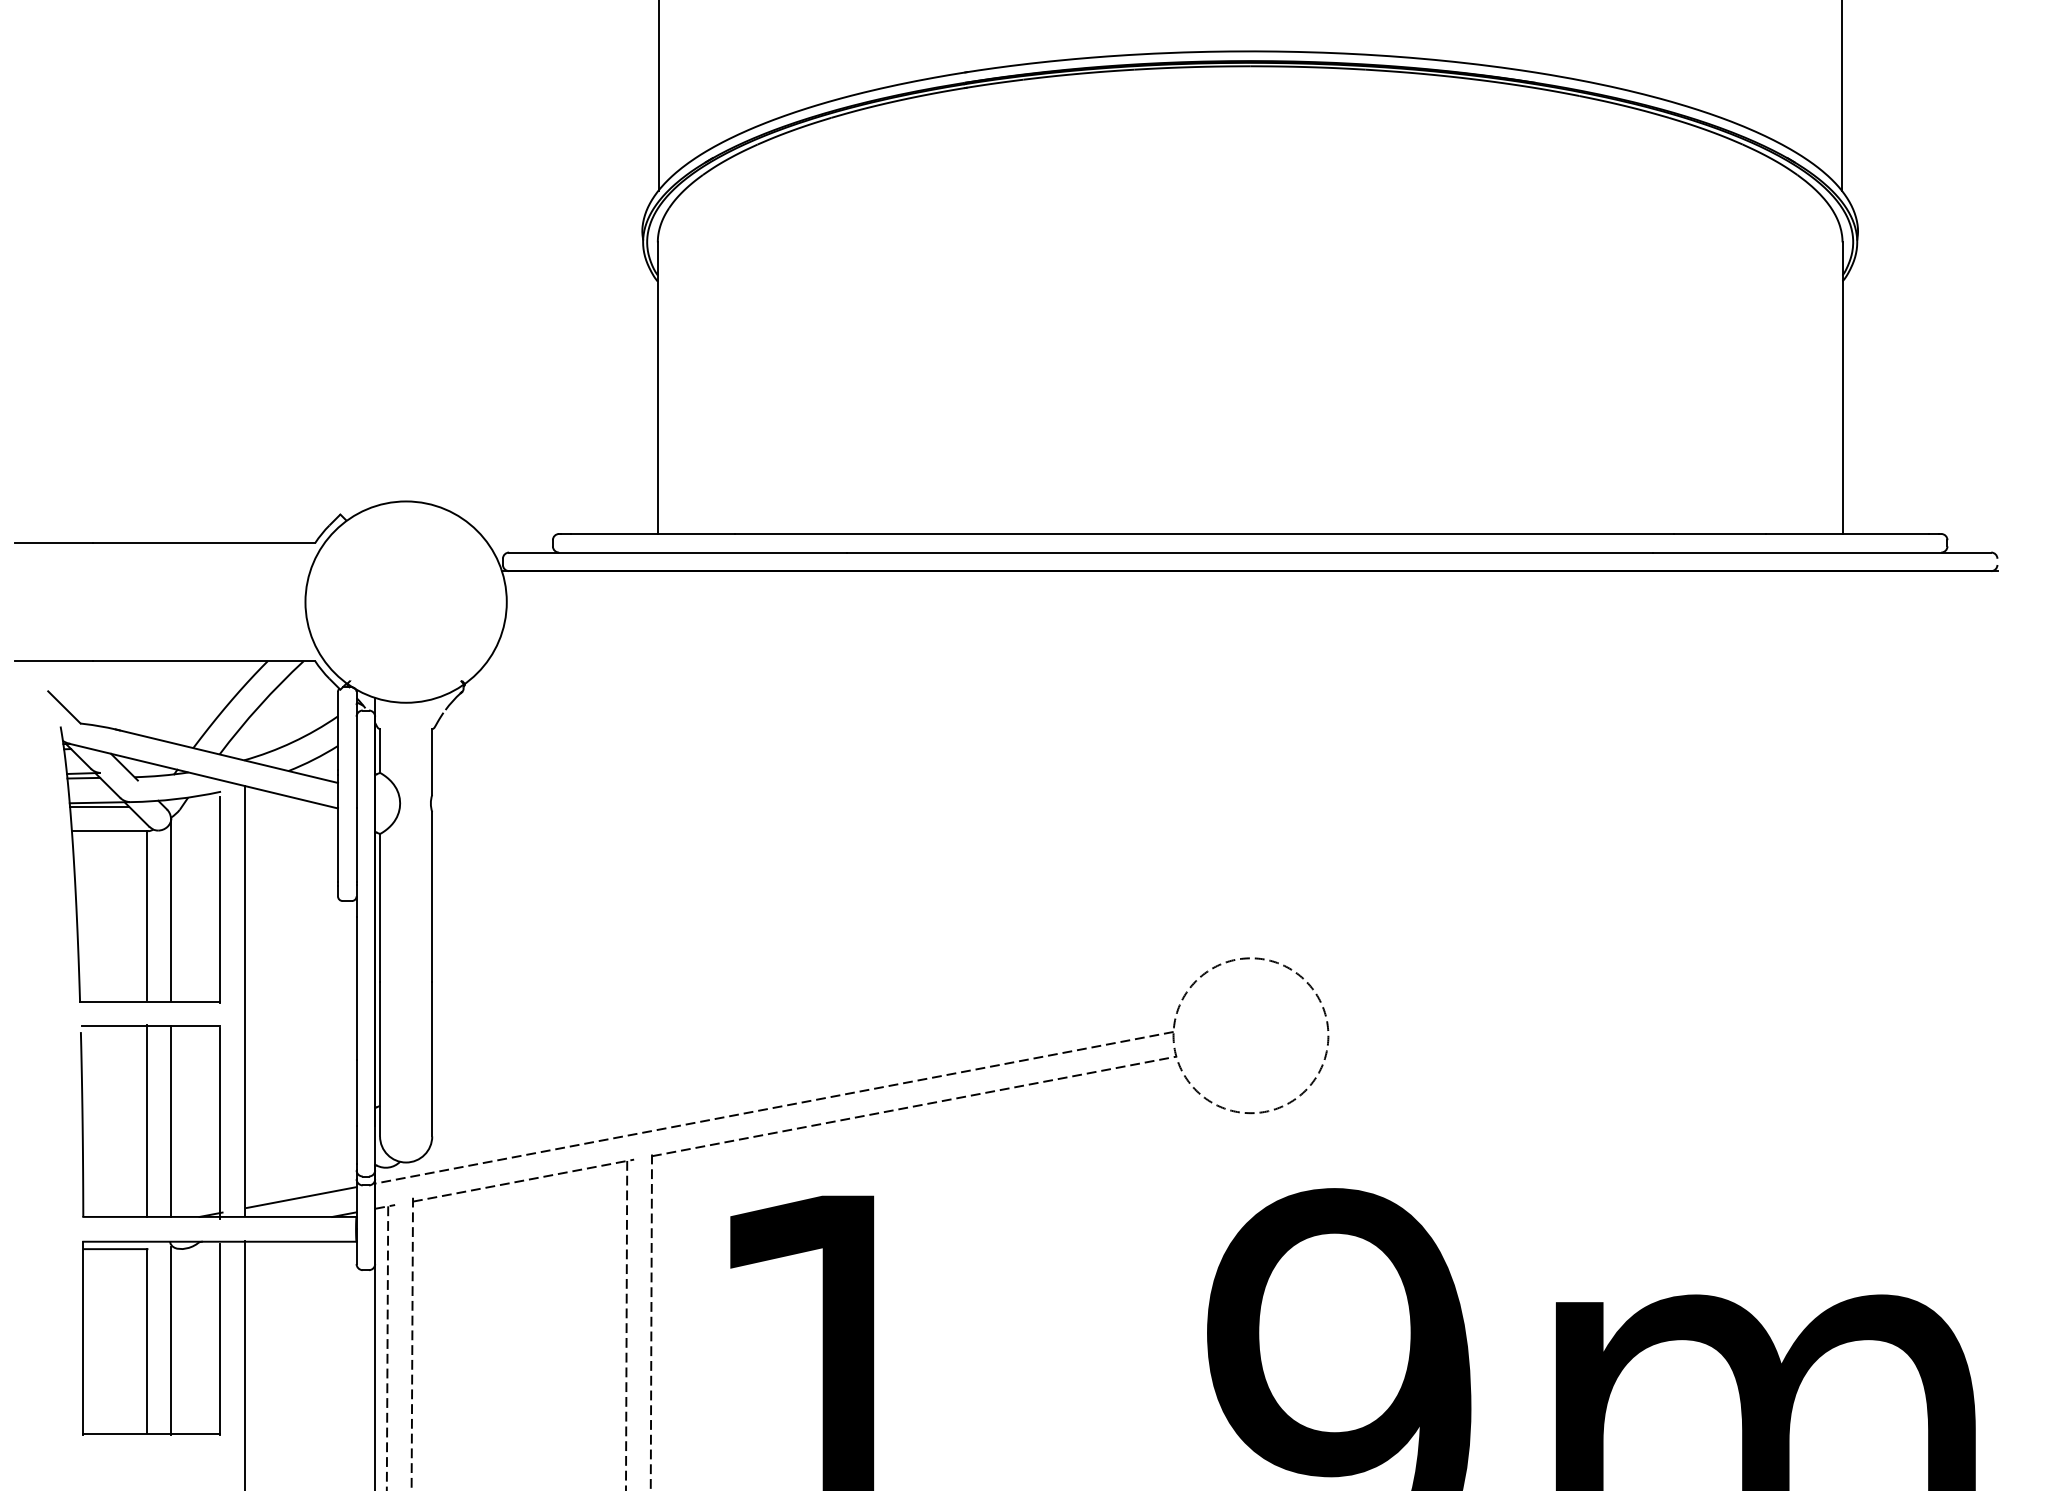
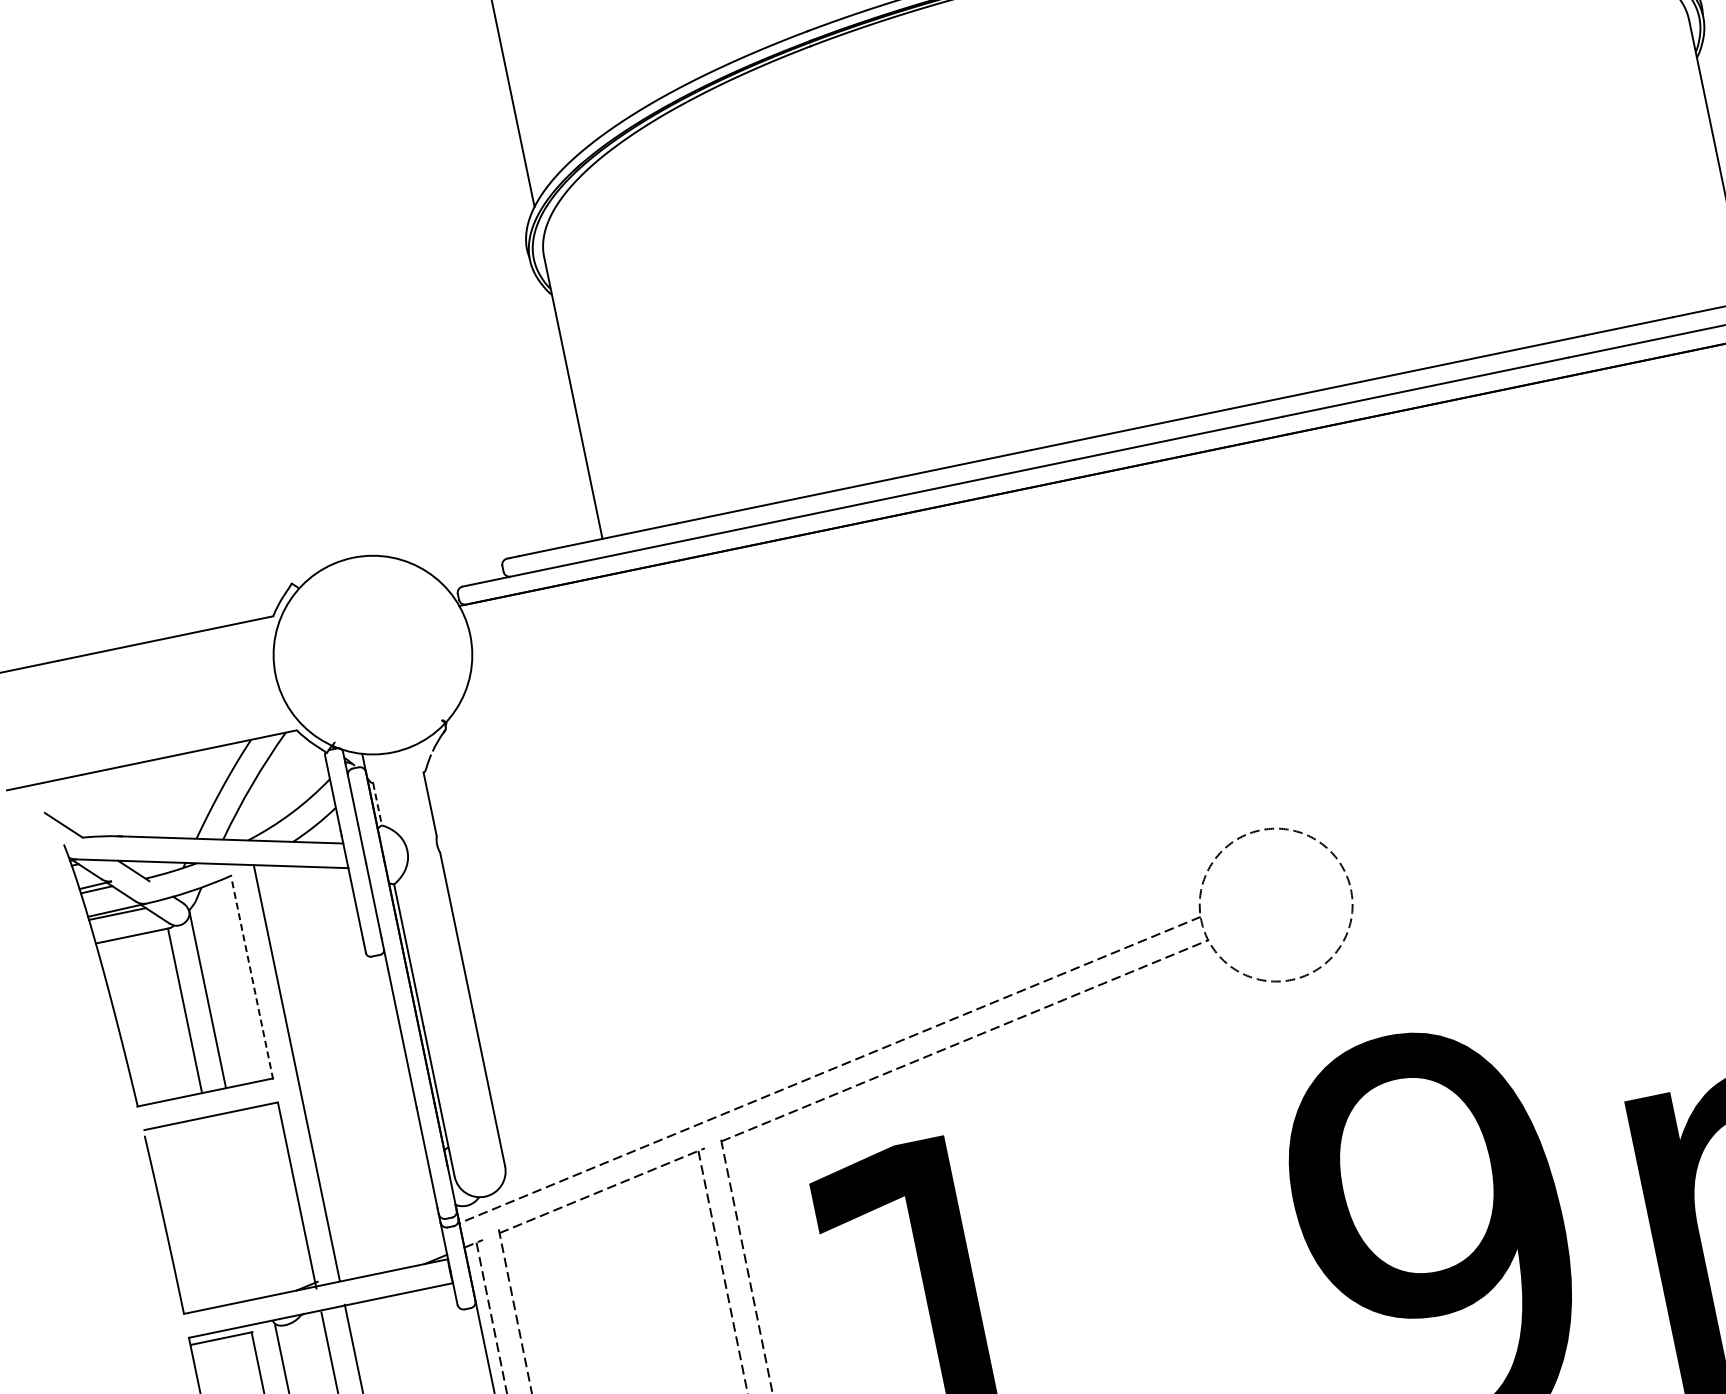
line: (380, 751) -> (378, 804), solid -> dashed
line: (219, 900) -> (252, 980), solid -> dashed
line: (146, 1120) -> (225, 1208), removed
line: (171, 1120) -> (249, 1203), removed
line: (301, 1197) -> (390, 1251), removed

